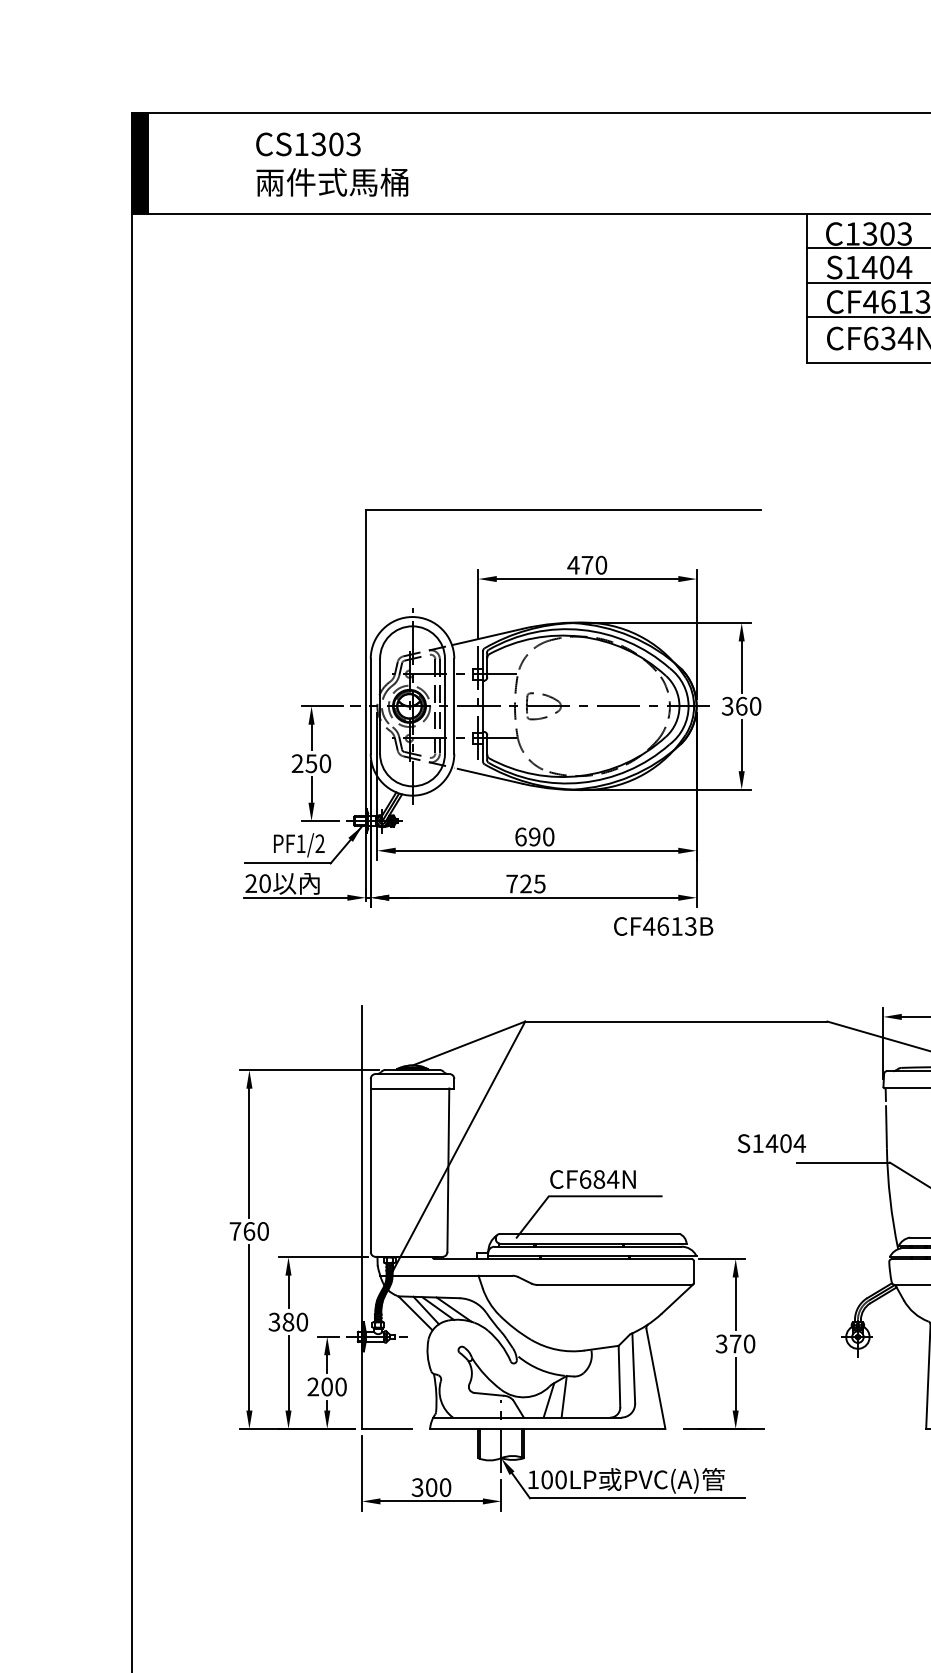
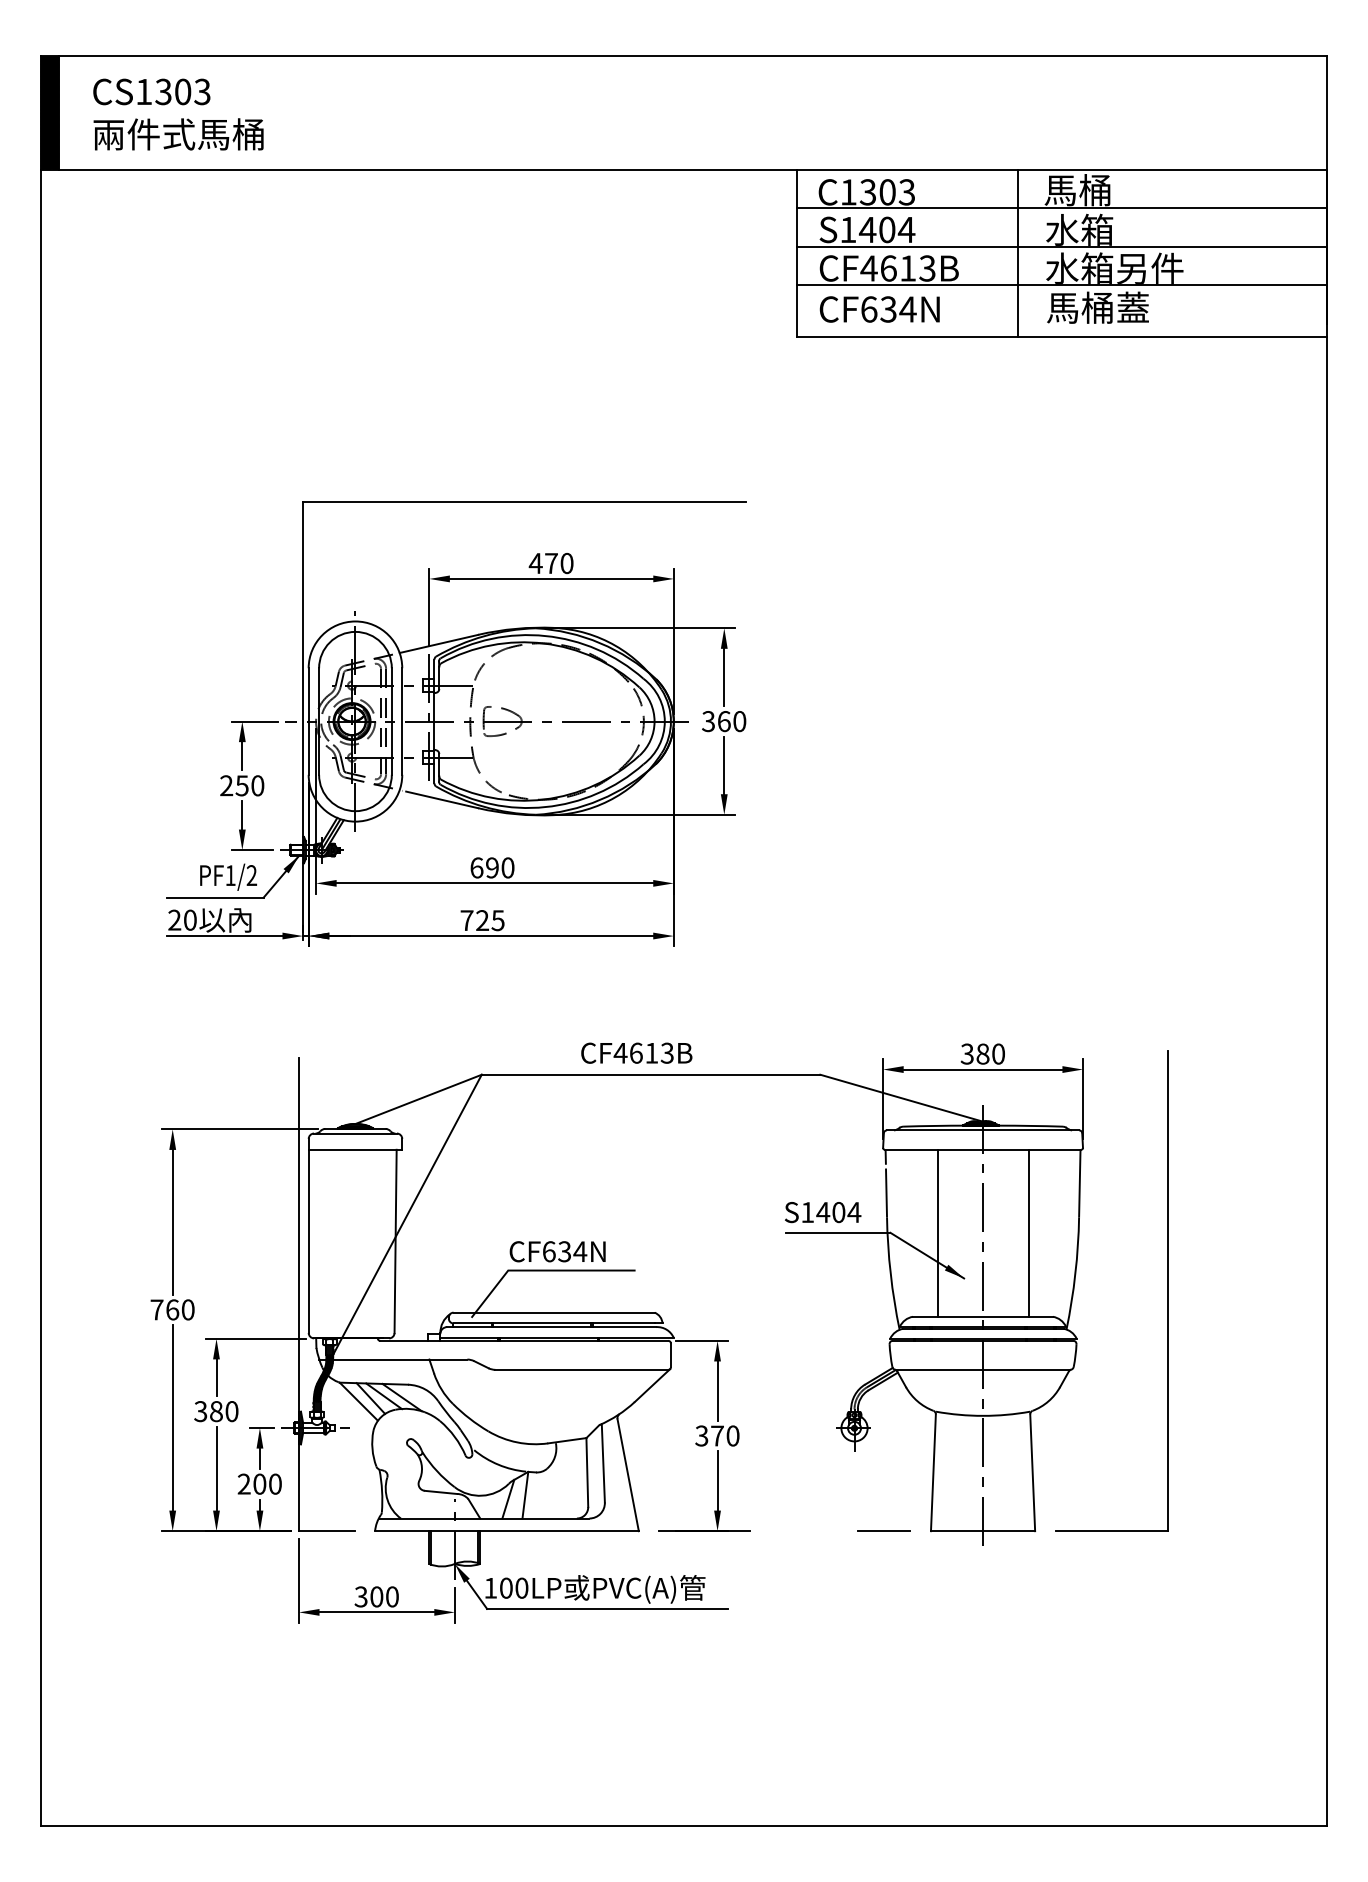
text: (332, 164) -> (178, 114), moved
text: (663, 925) -> (636, 1052), moved
text: (772, 1143) -> (823, 1212), moved
text: (599, 1179) -> (564, 1251), CF684N -> CF634N
line: (884, 1429) -> (884, 1531), added

